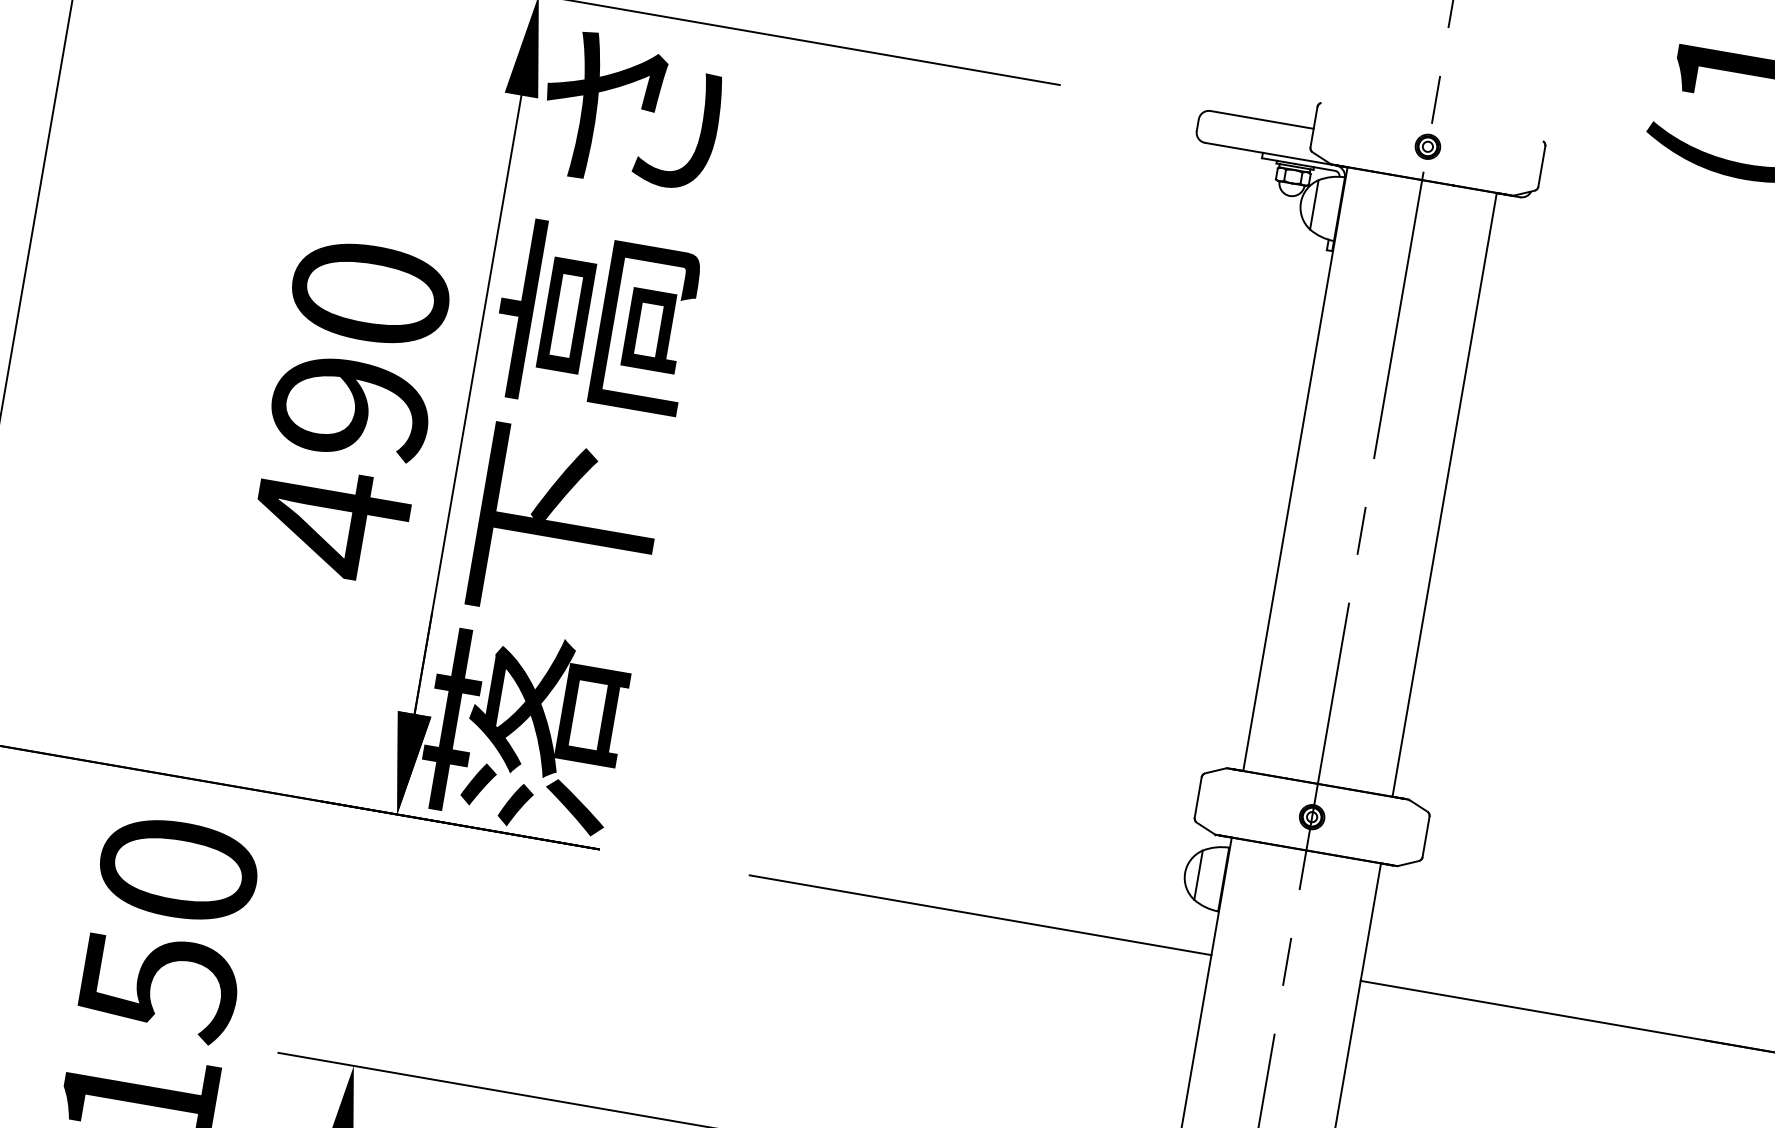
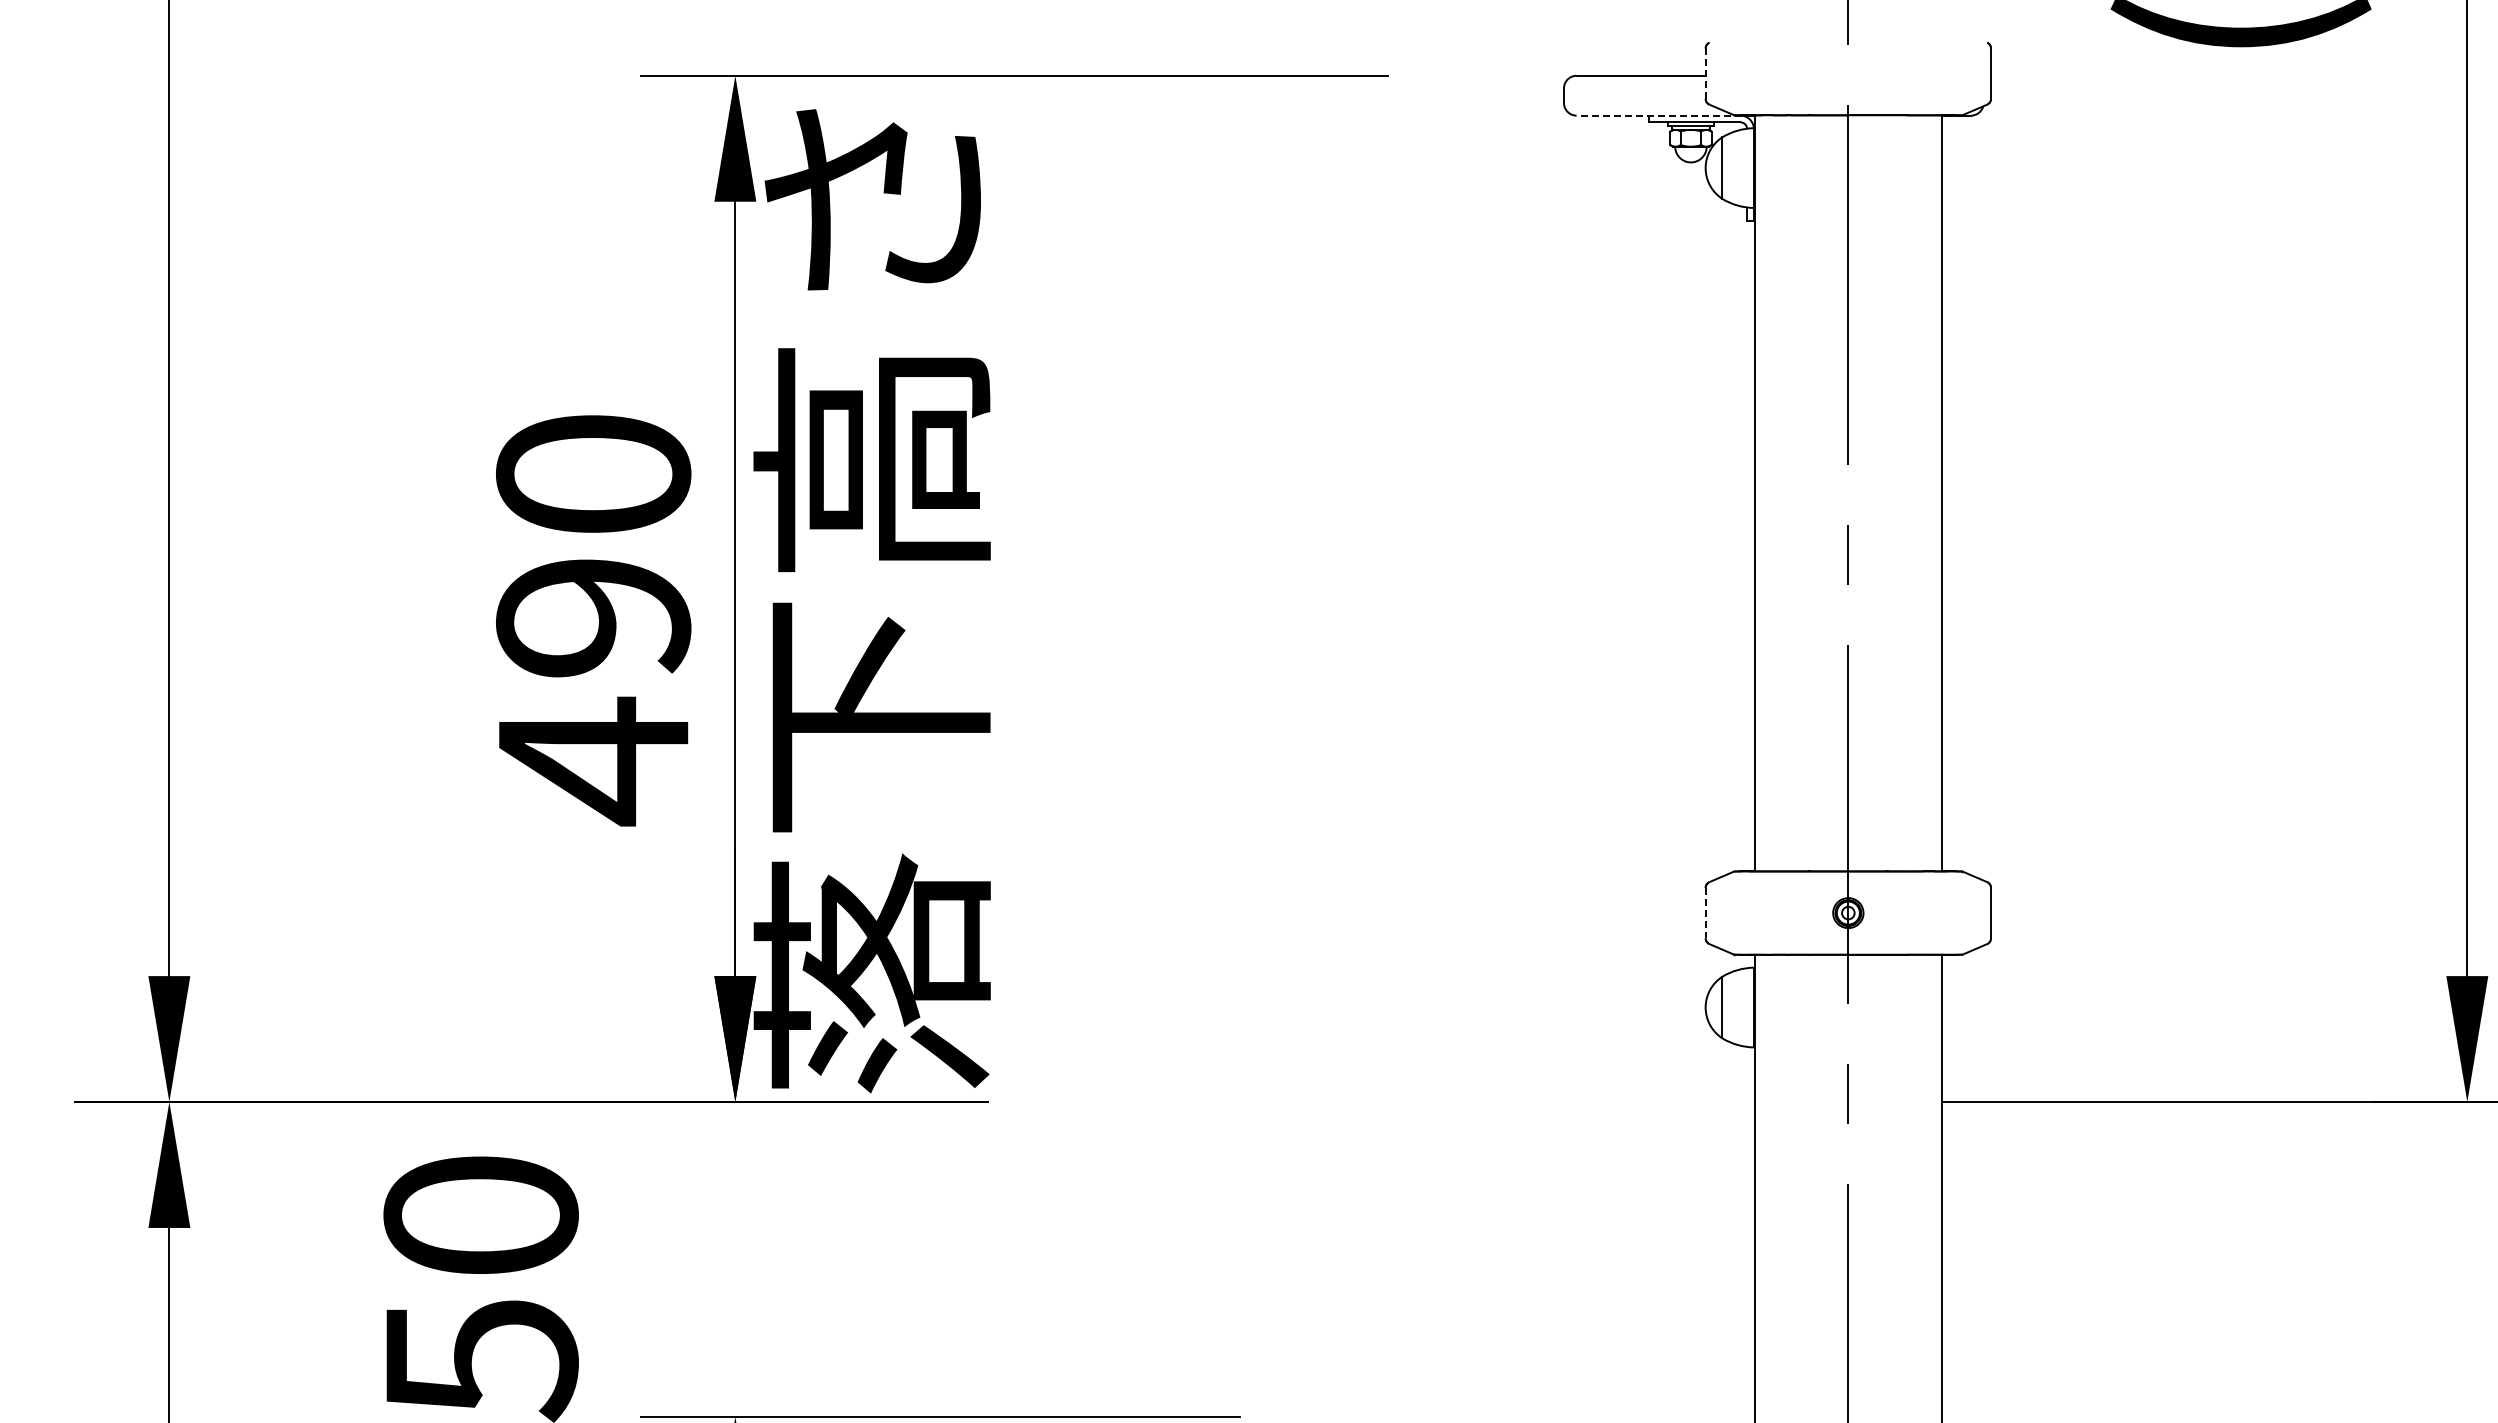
line: (1313, 127) -> (1705, 74), solid -> dashed
part: (1428, 146) -> (1848, 73), removed
line: (1275, 154) -> (1664, 115), solid -> dashed
line: (1198, 797) -> (1705, 913), solid -> dashed
line: (980, 914) -> (1465, 1101), removed

